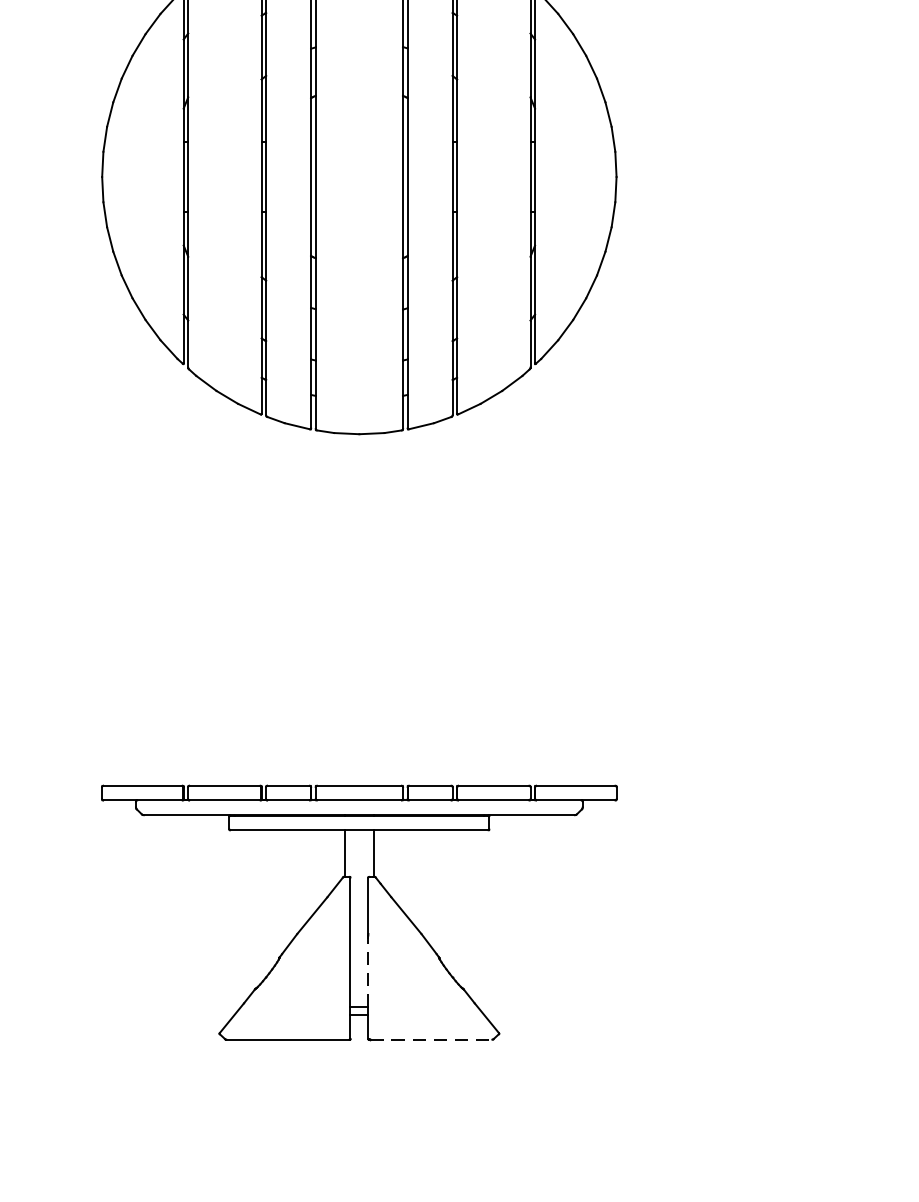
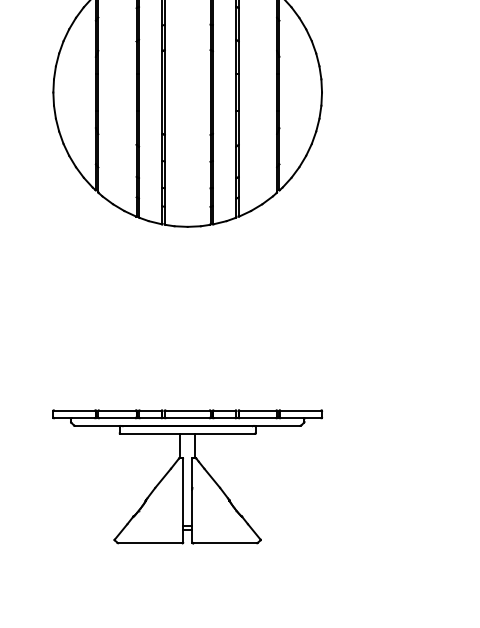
line: (368, 971) -> (192, 507), dashed -> solid
line: (431, 1040) -> (225, 543), dashed -> solid

